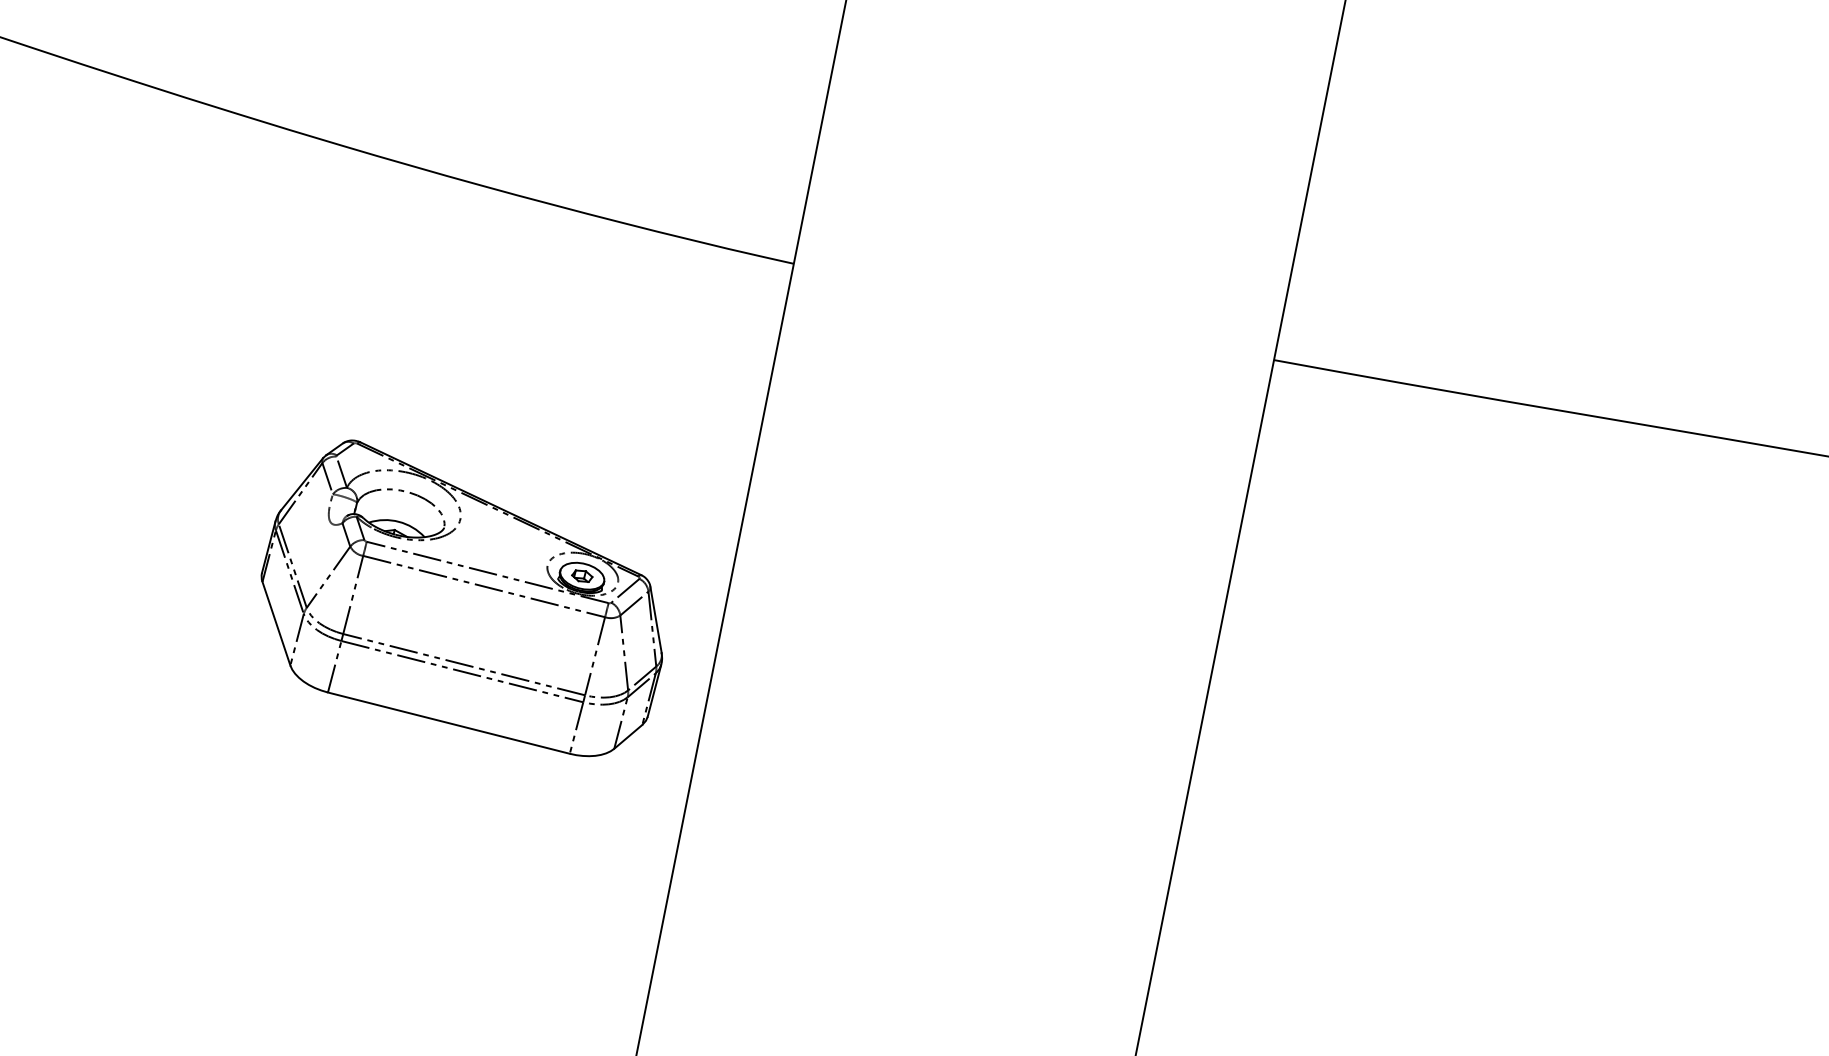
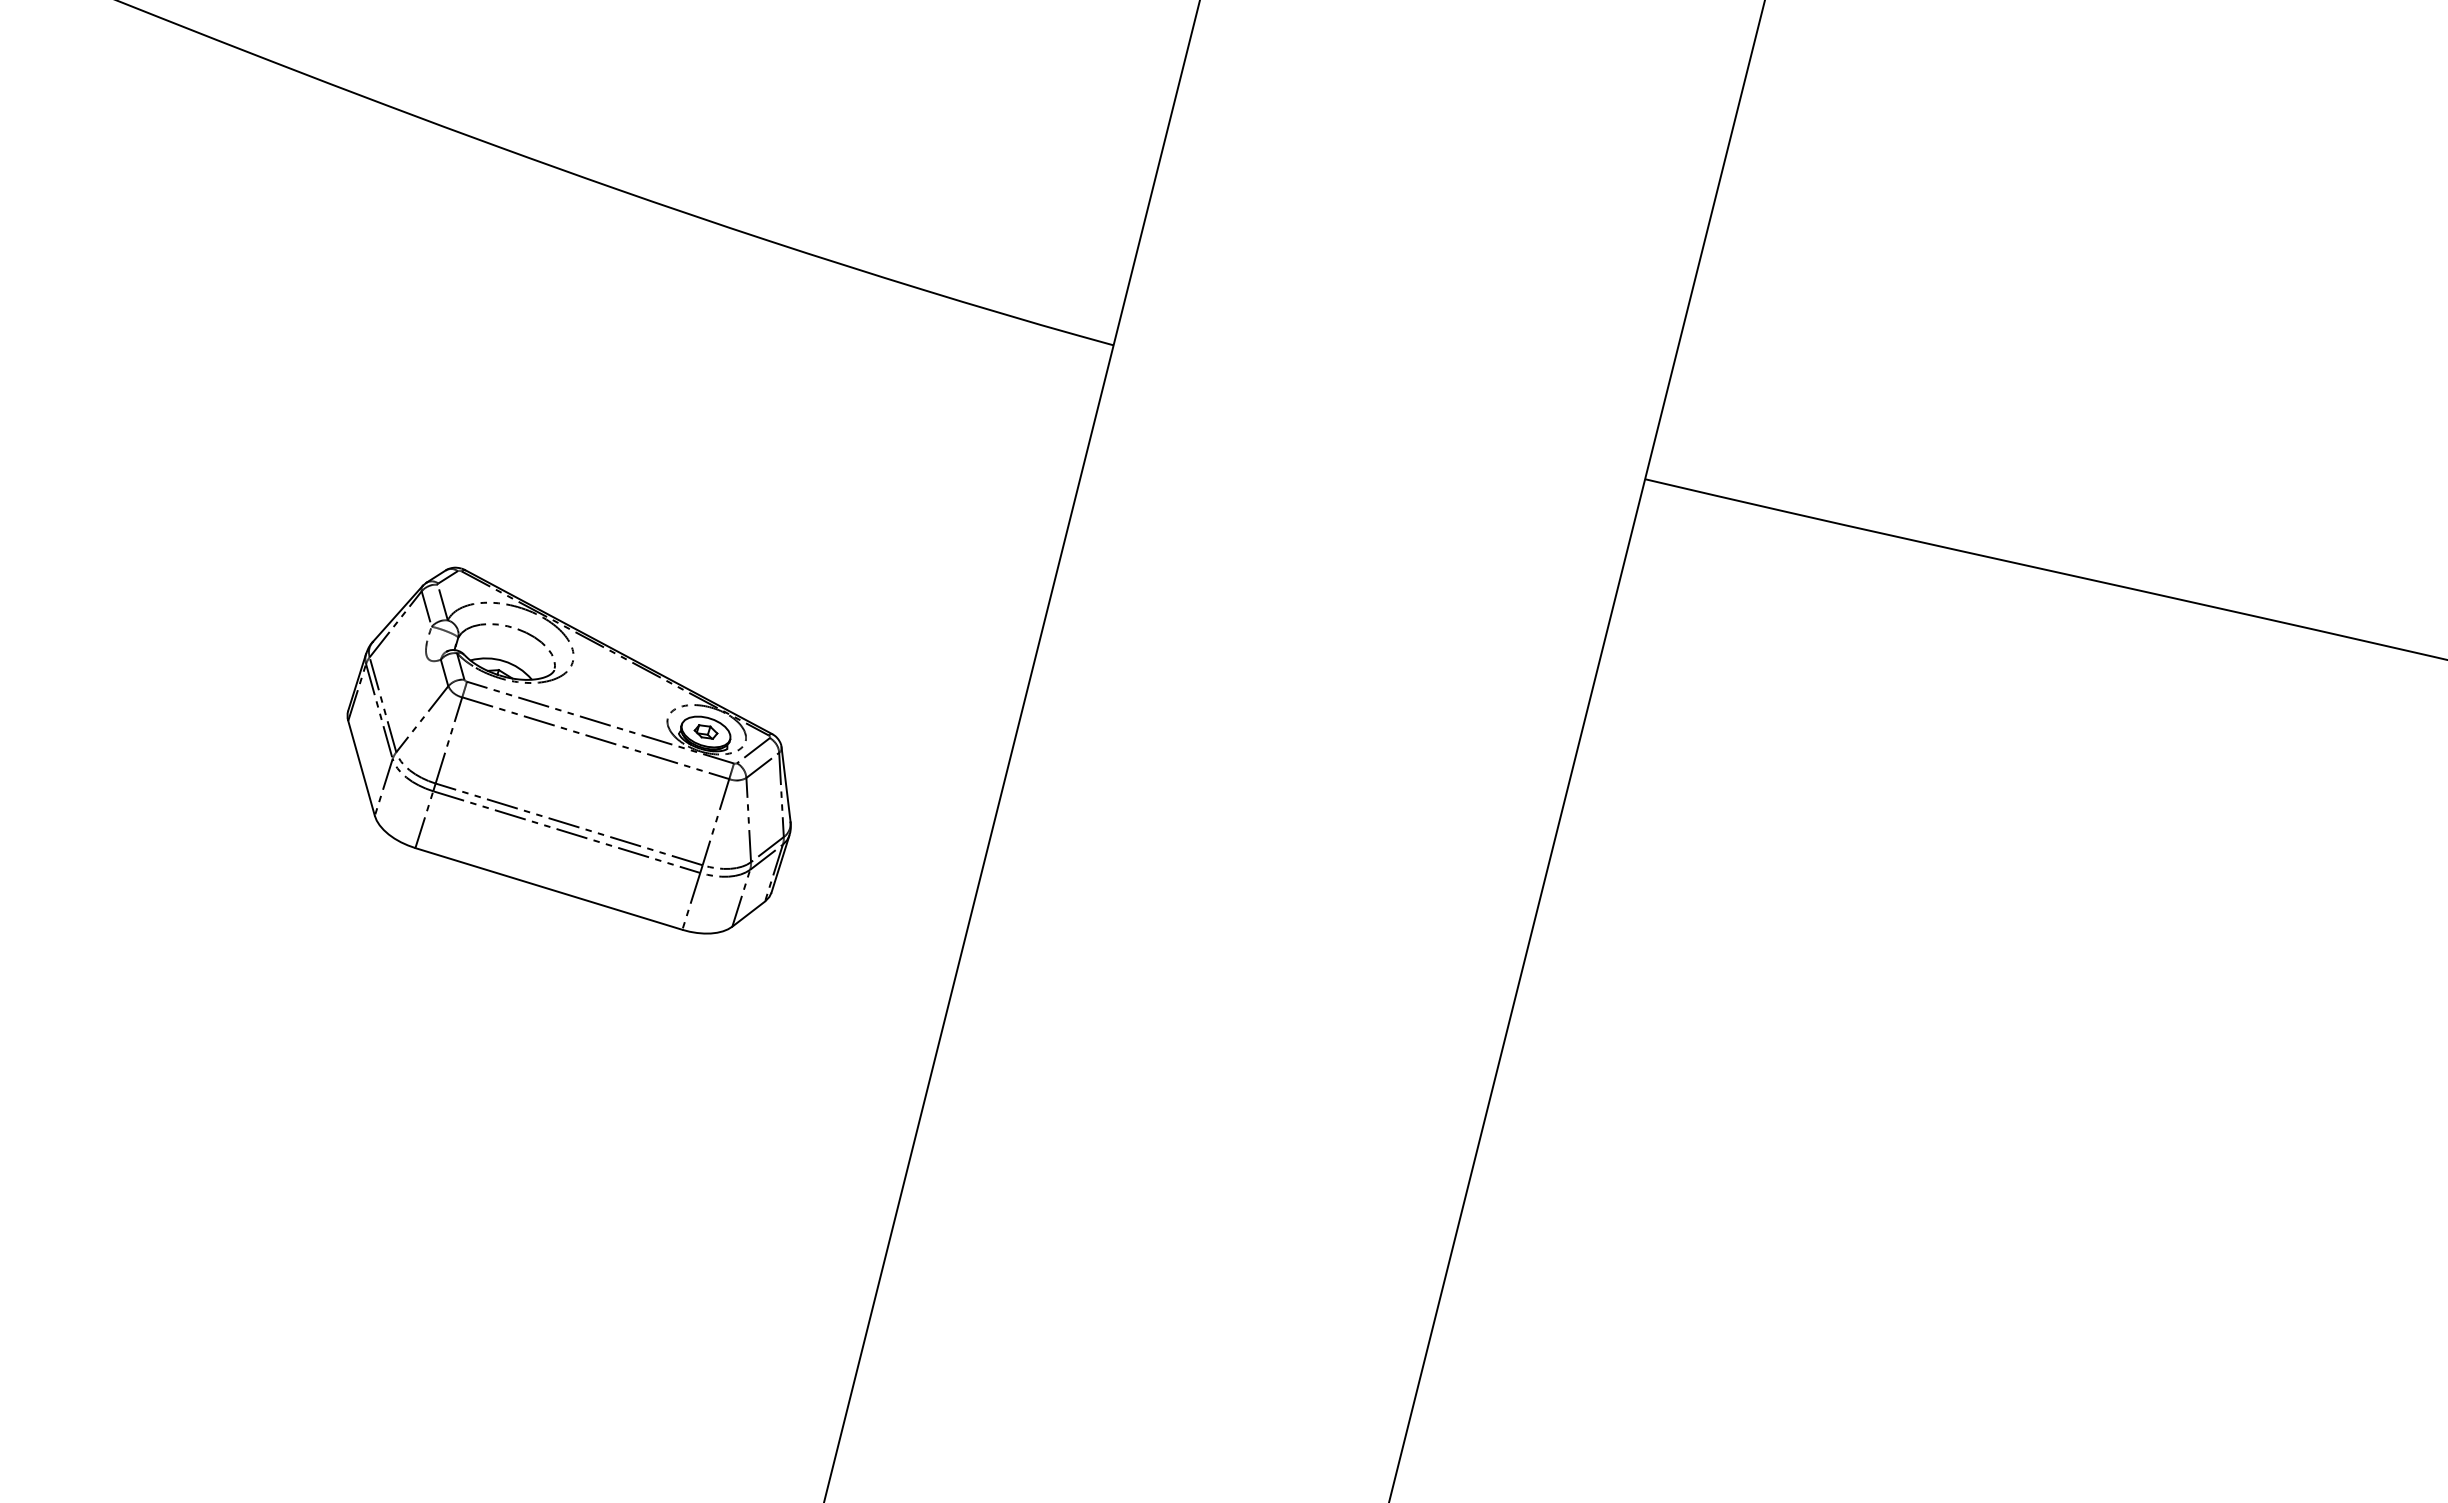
part: (460, 598) -> (568, 750), moved

